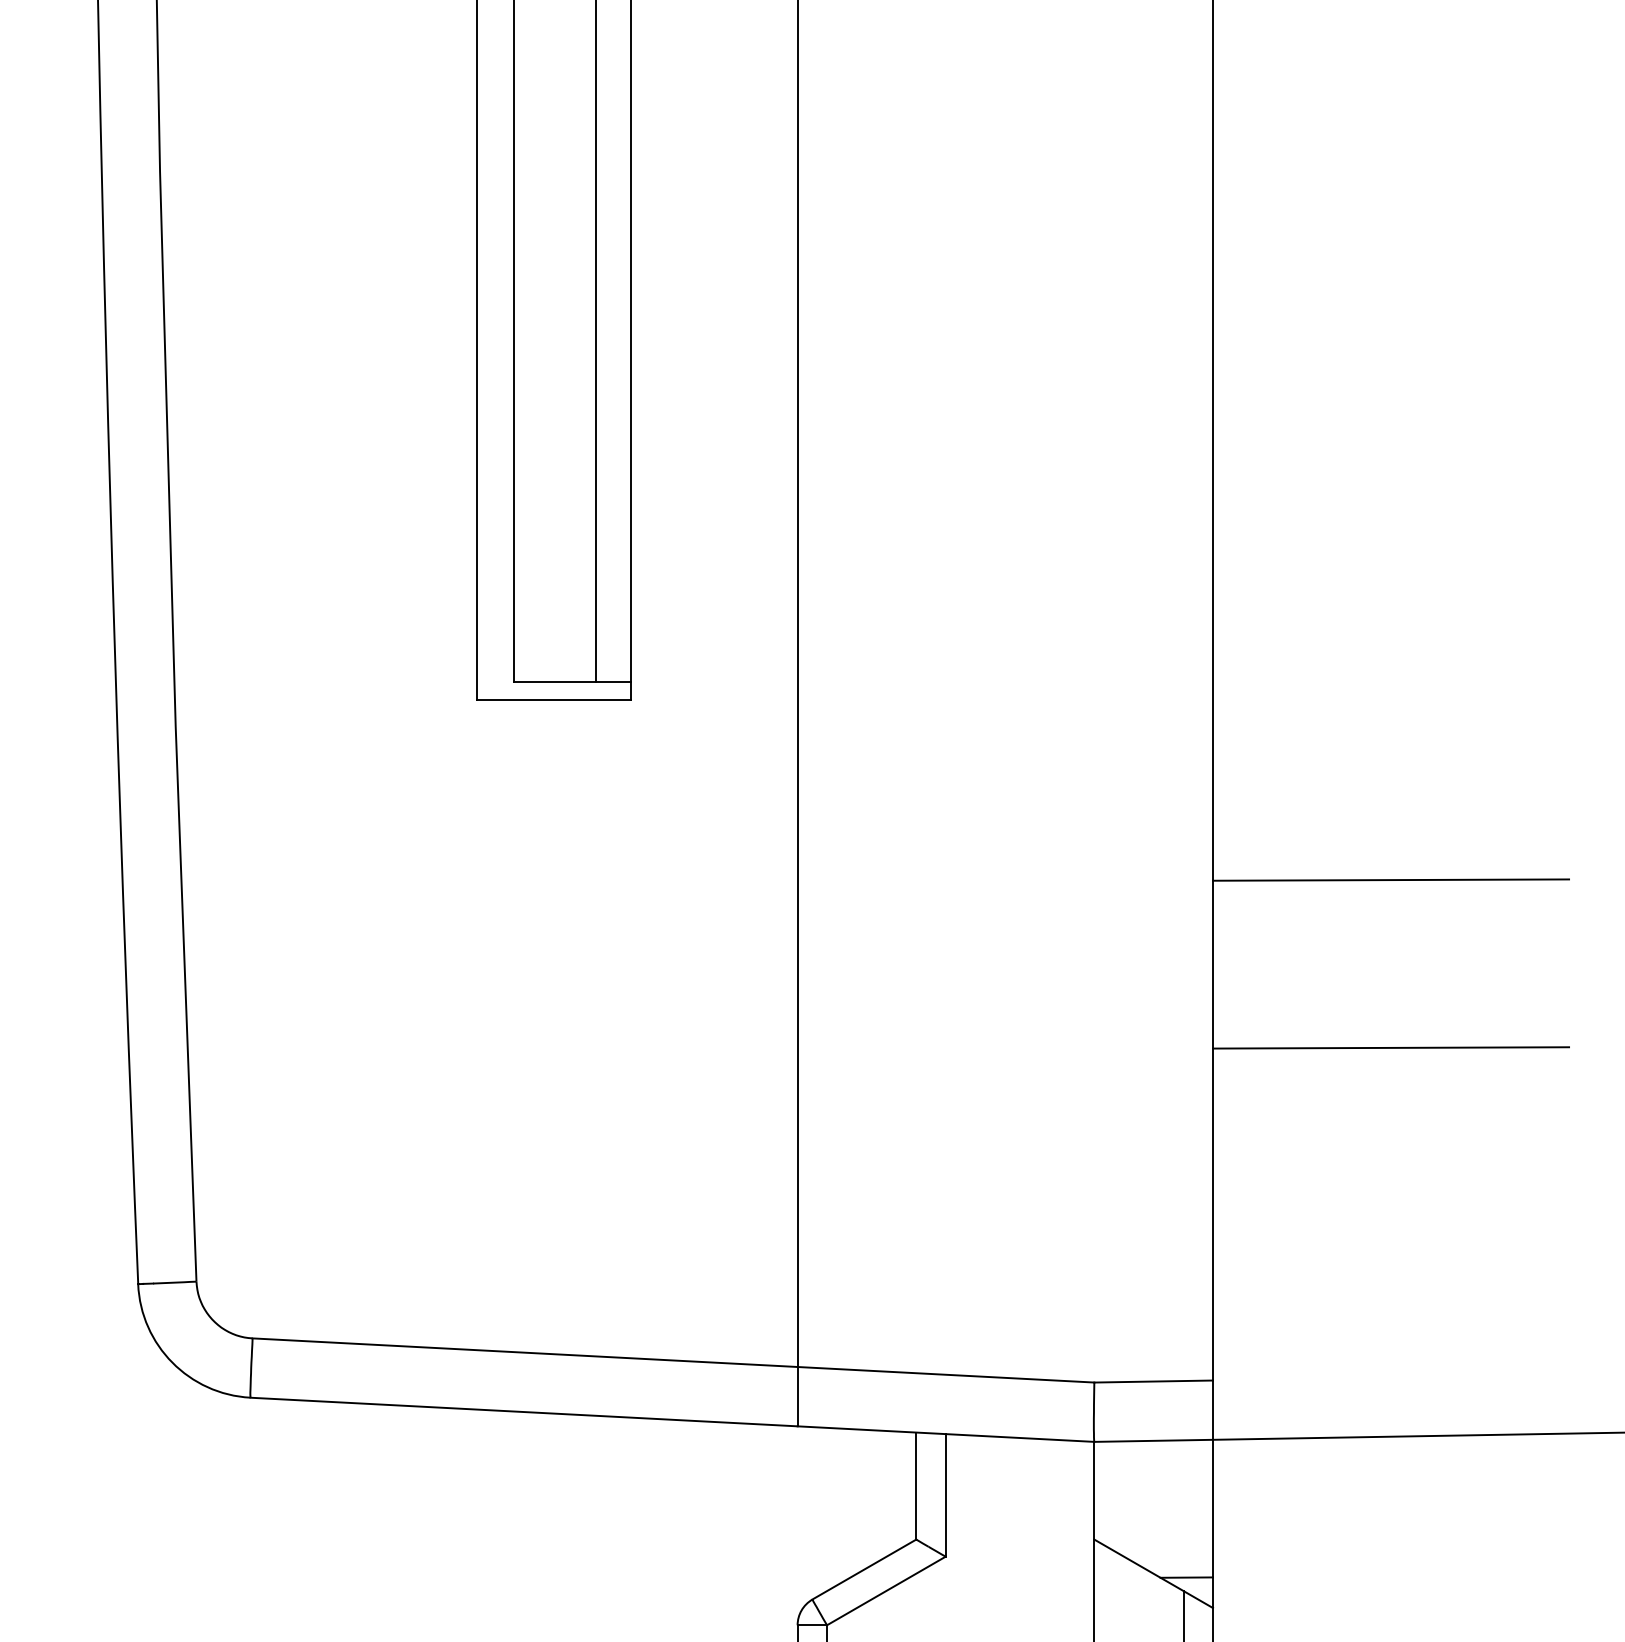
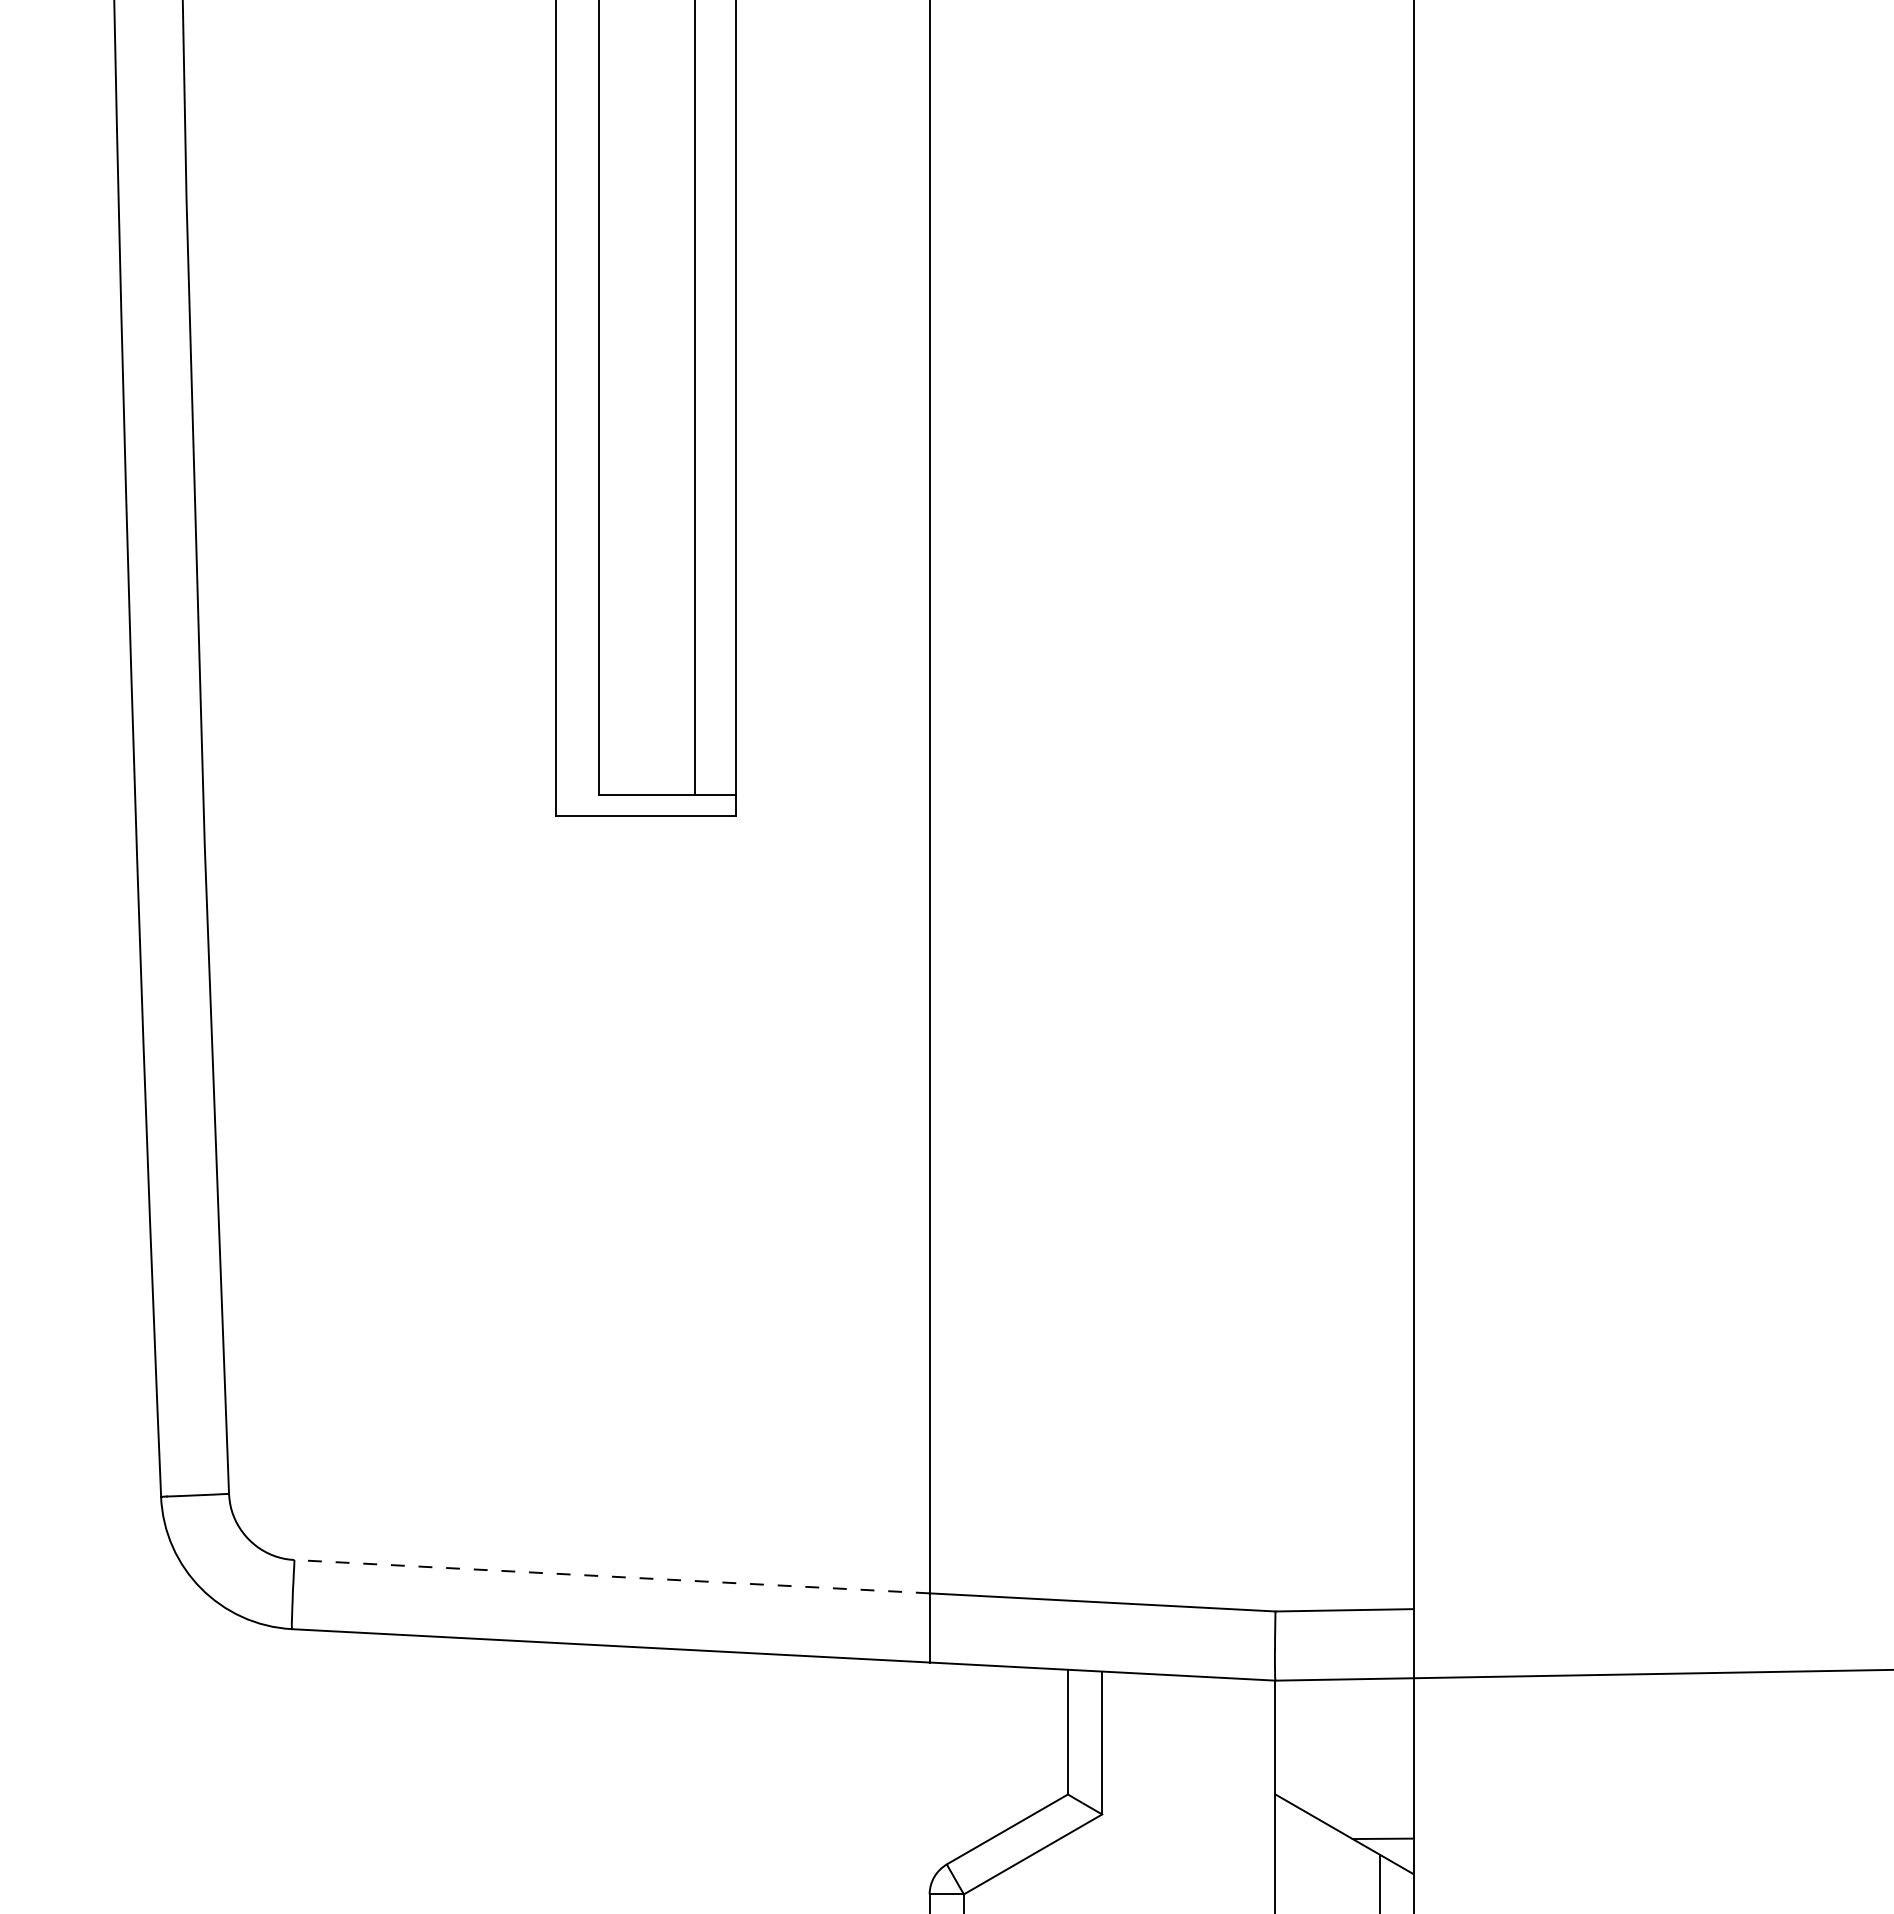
line: (1391, 879) -> (1621, 1025), removed
line: (1391, 1047) -> (1621, 1220), removed
line: (525, 1352) -> (612, 1576), solid -> dashed

